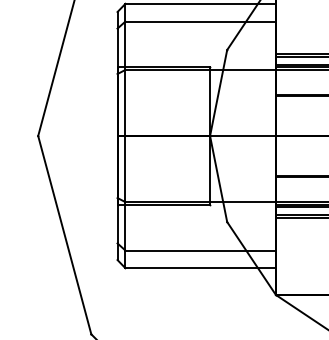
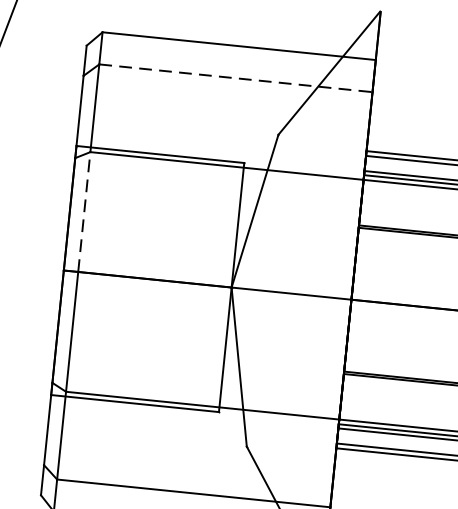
line: (201, 21) -> (237, 78), solid -> dashed
line: (125, 102) -> (84, 211), solid -> dashed

